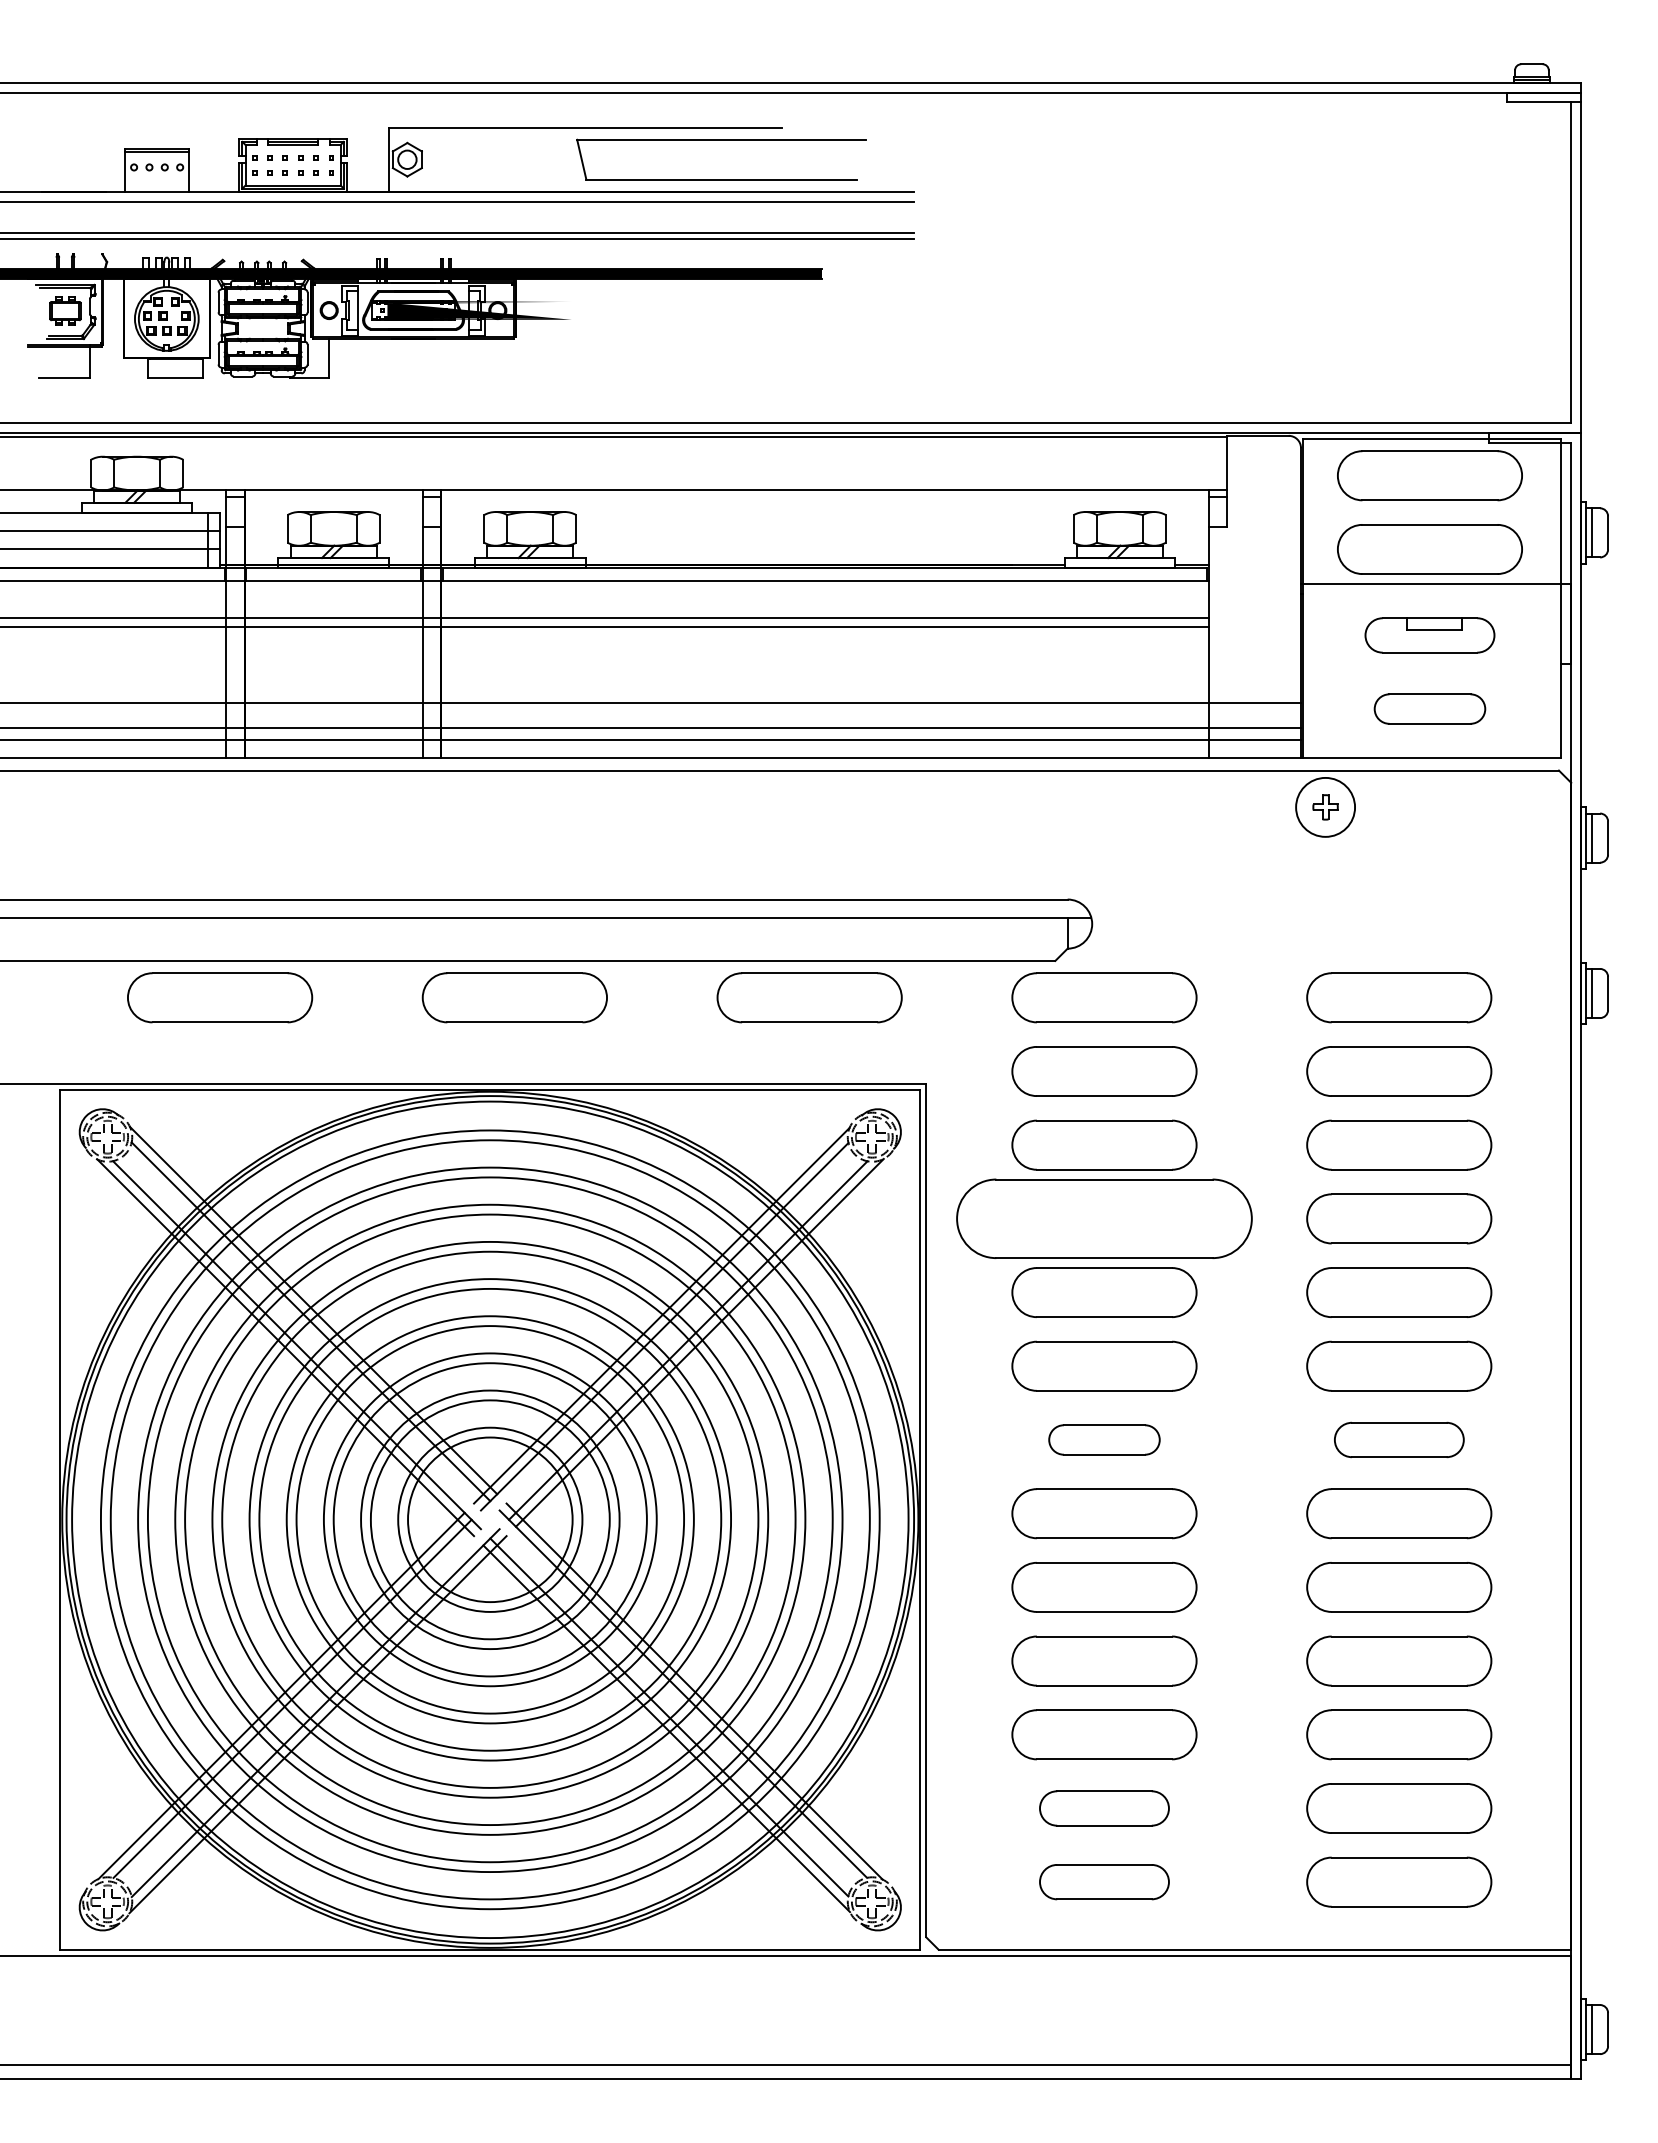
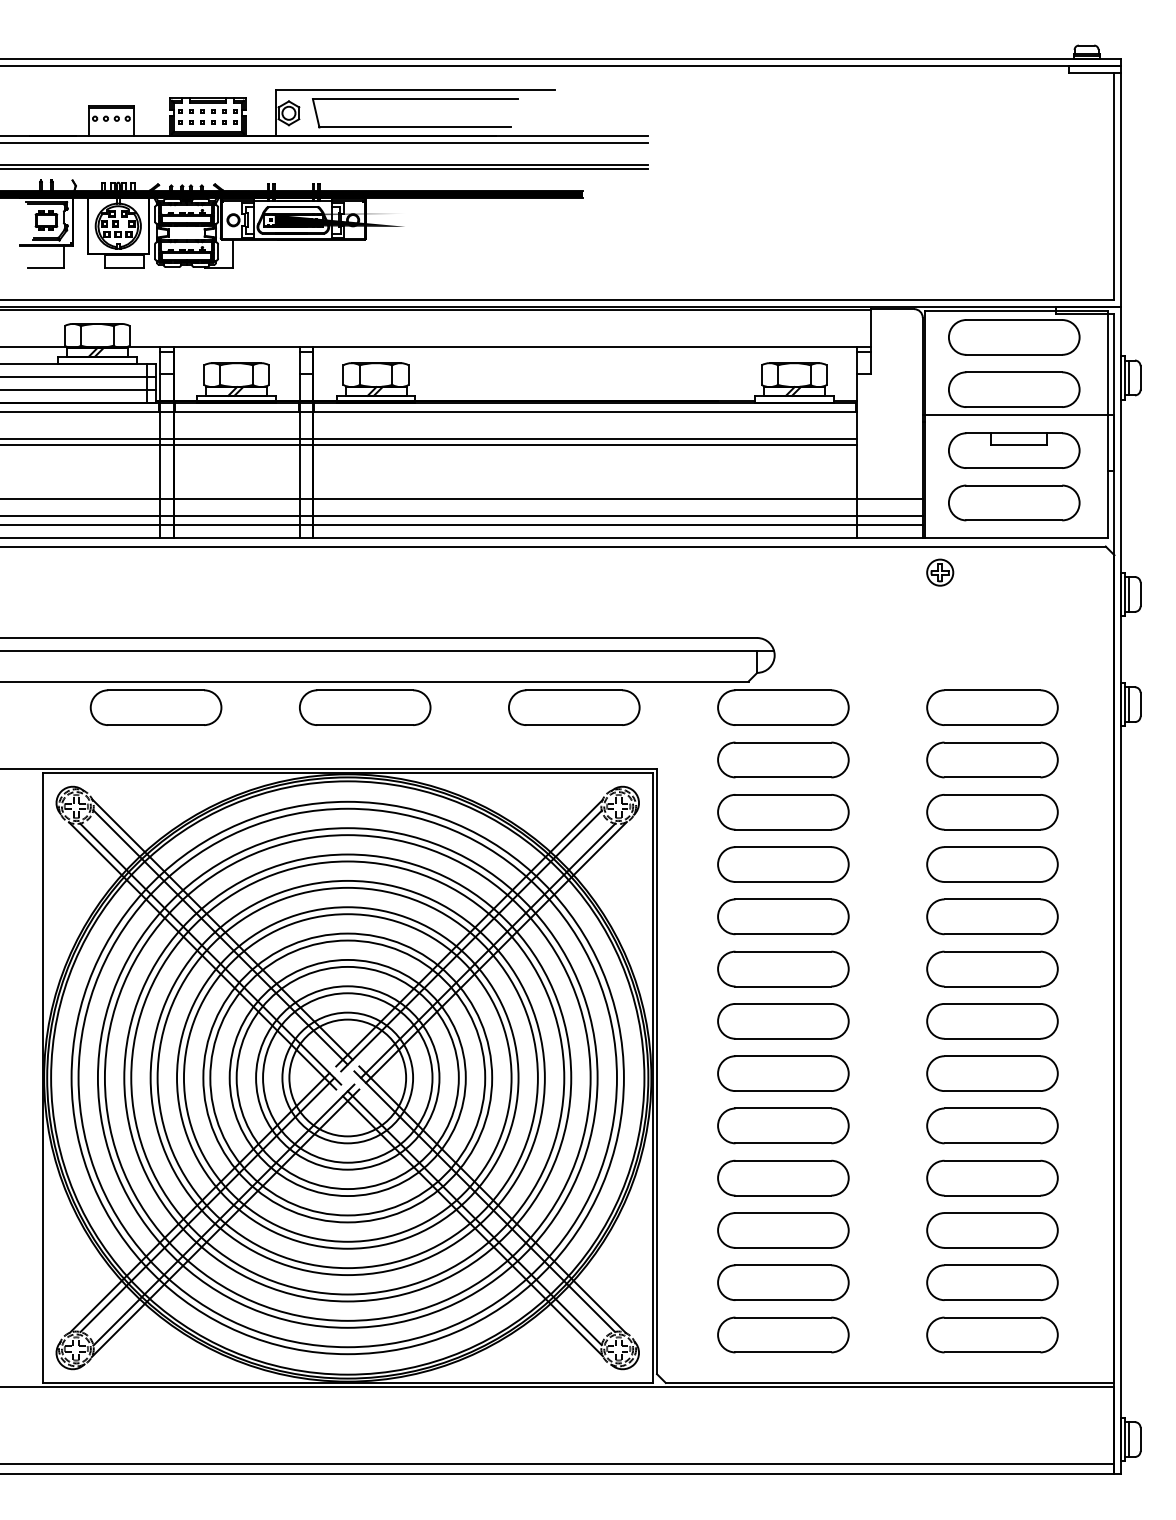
part: (721, 140) -> (415, 99), moved
part: (1429, 635) -> (1013, 450), size x1.43
part: (1429, 708) -> (1013, 502), size x1.67
circle: (1325, 806) -> (940, 572), size x0.62
part: (1104, 1218) -> (783, 864), size x0.62
part: (1104, 1439) -> (783, 1021), size x1.67
part: (1399, 1439) -> (992, 1021), size x1.43
part: (1104, 1808) -> (783, 1282), size x1.43
part: (1104, 1881) -> (783, 1334), size x1.43

